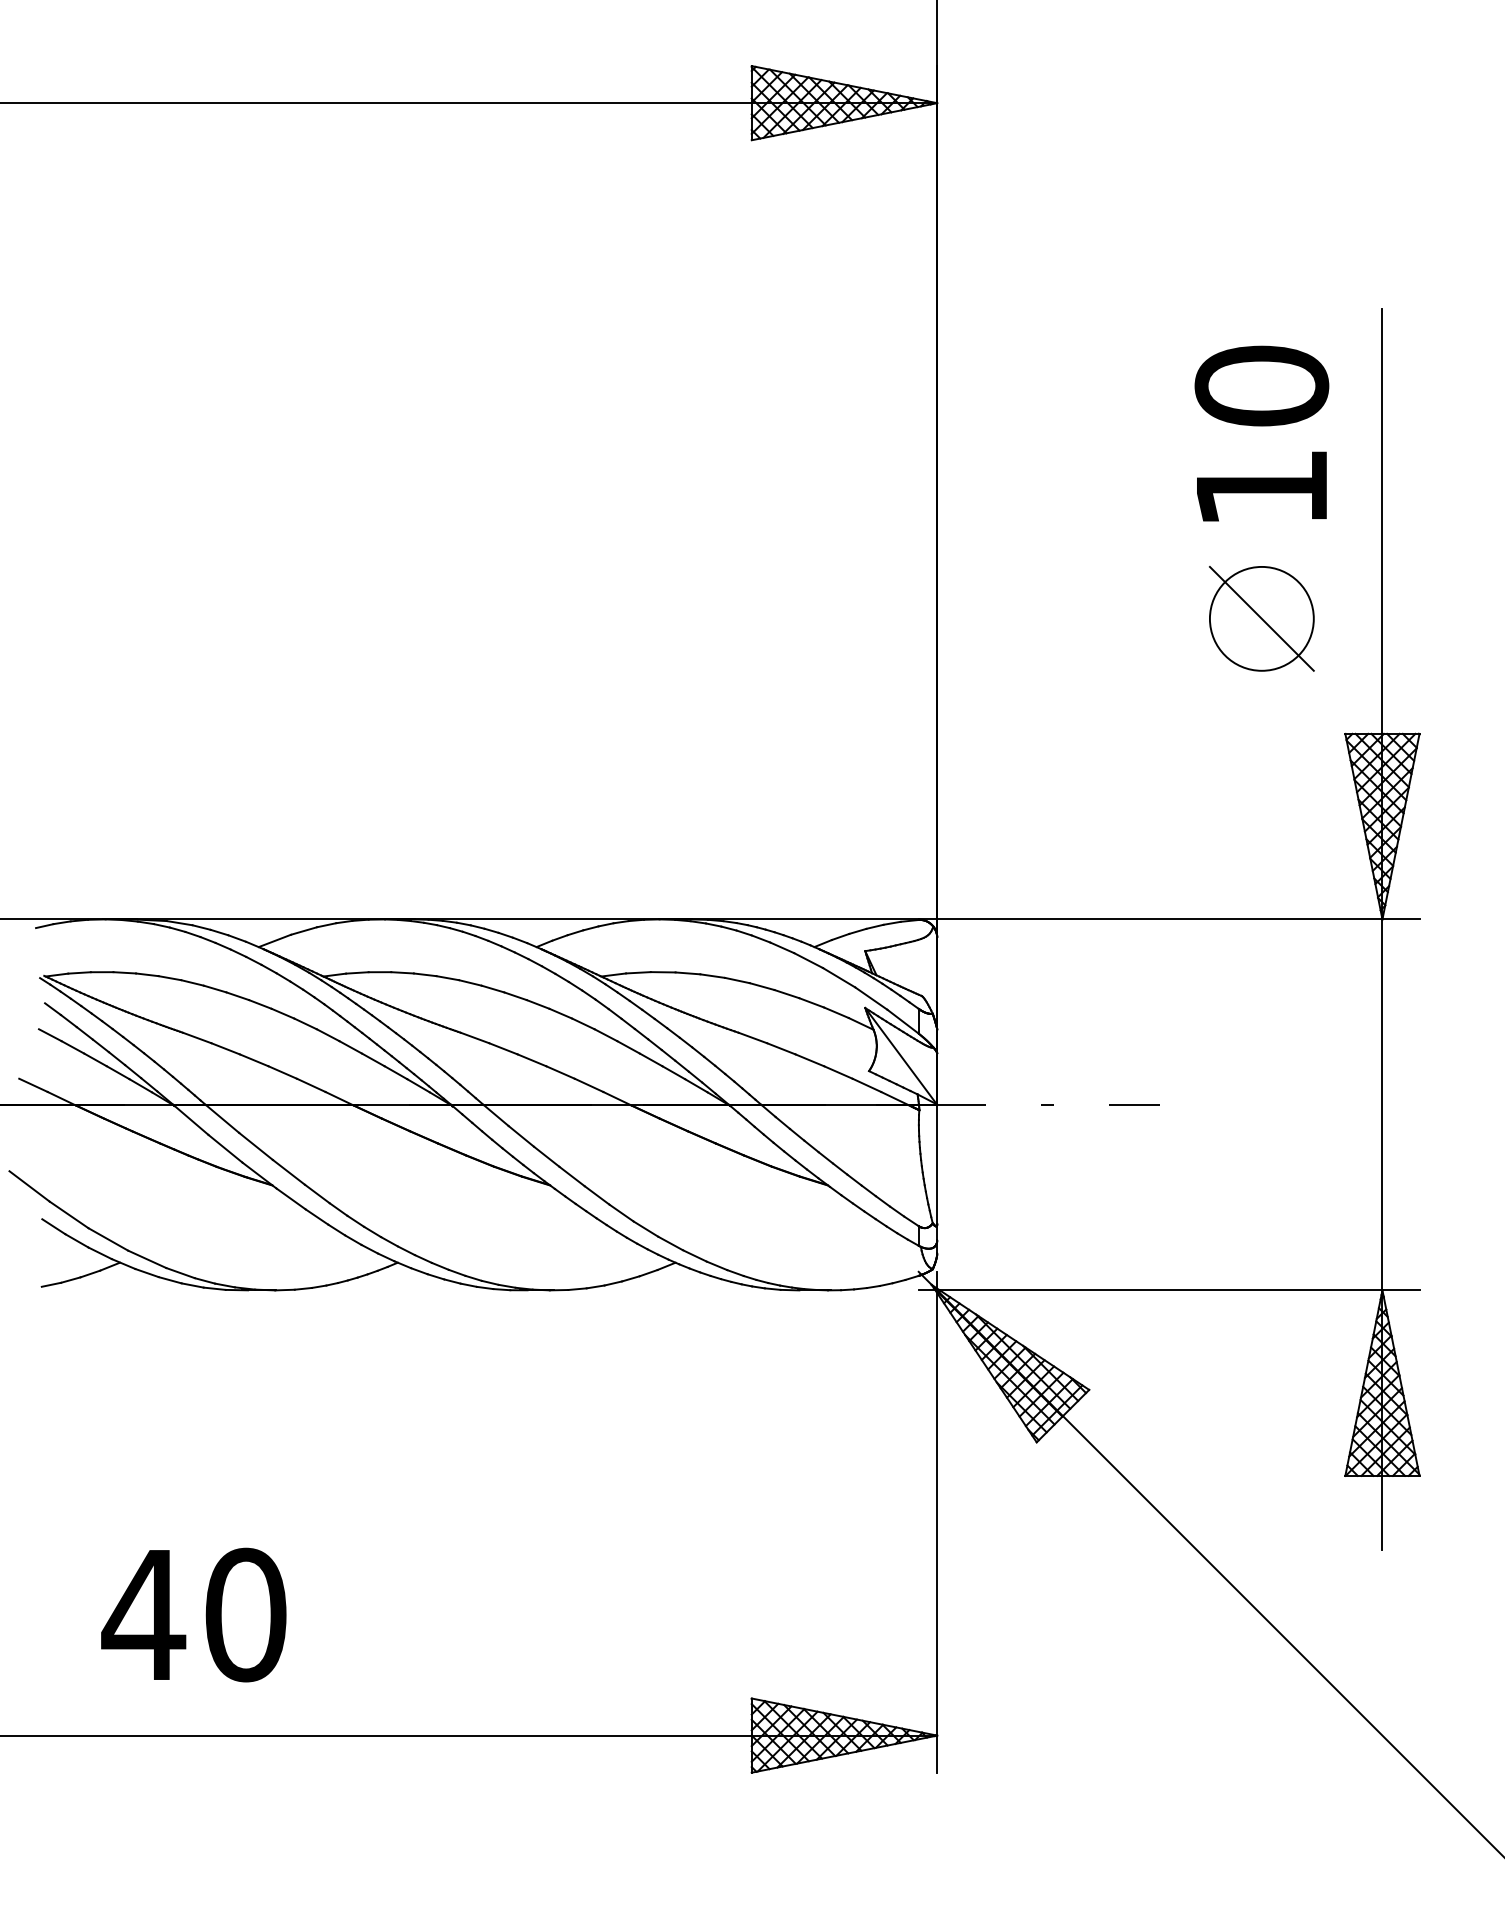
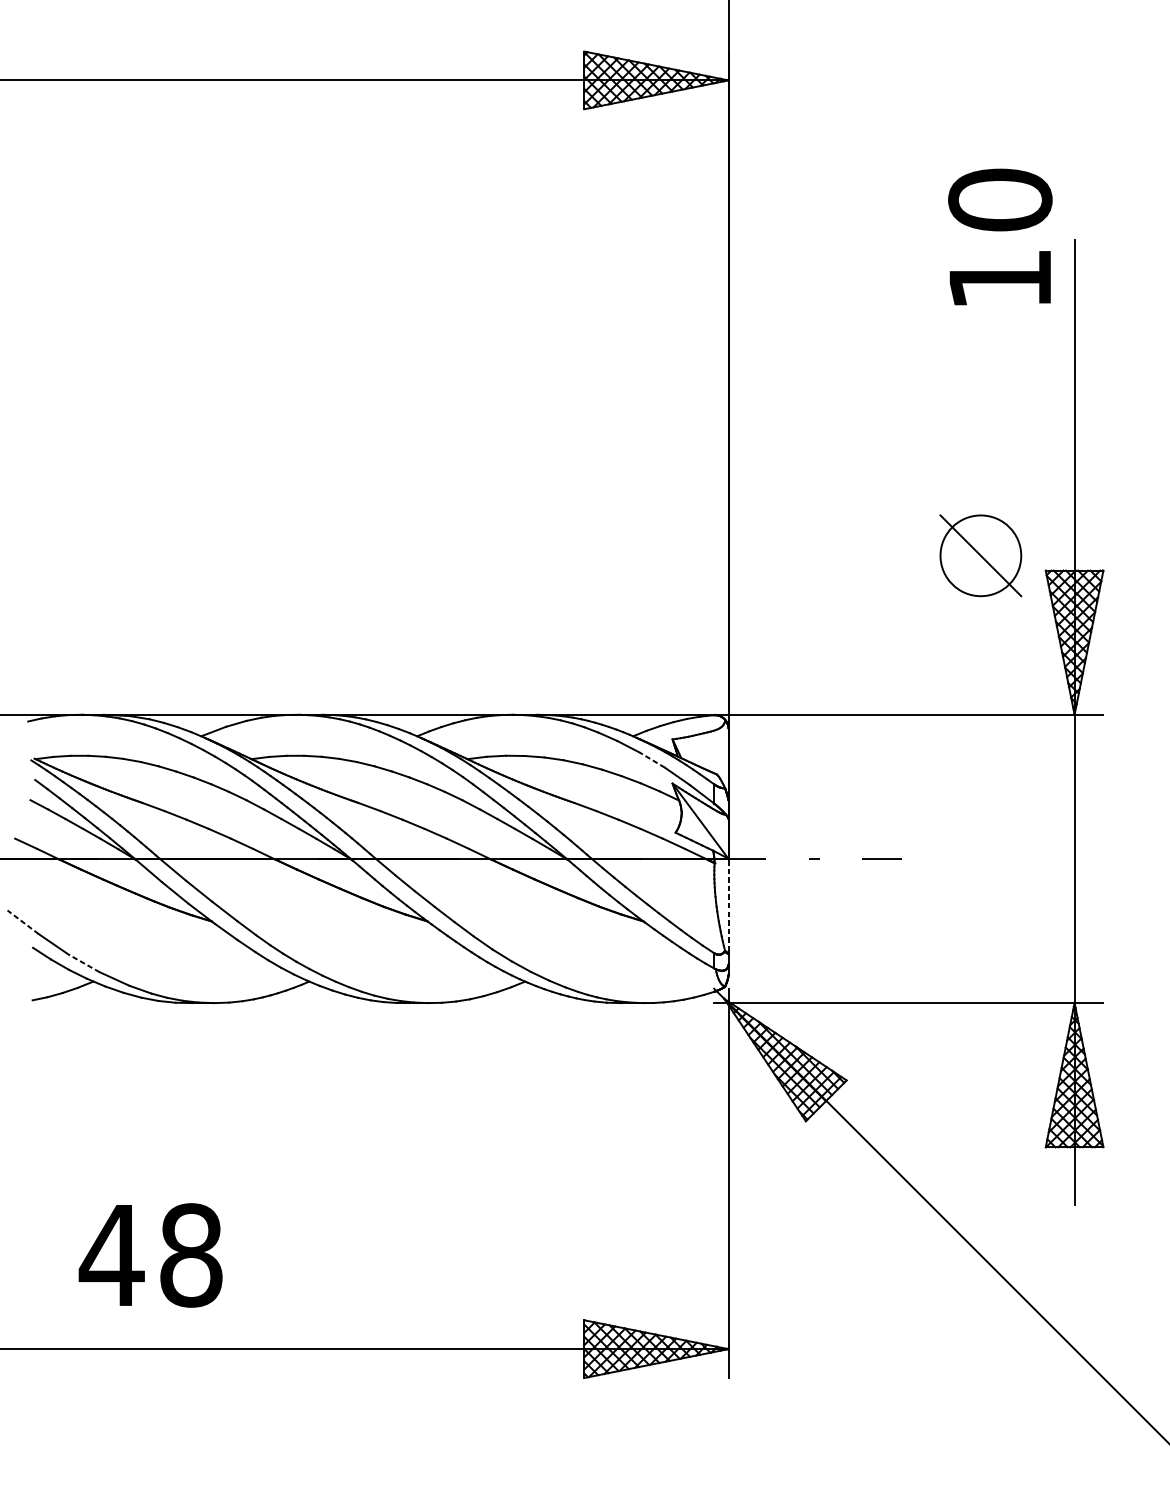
text: (1261, 433) -> (1000, 236), moved
part: (1261, 618) -> (980, 555), moved
line: (839, 977) -> (652, 759), solid -> dashed
line: (937, 1164) -> (728, 905), solid -> dashed
line: (29, 1186) -> (23, 922), solid -> dashed
line: (108, 1239) -> (84, 963), solid -> dashed
text: (245, 1615) -> (190, 1255), 40 -> 48

